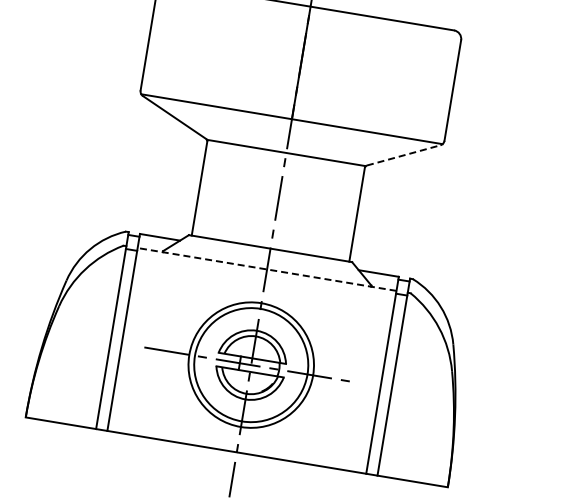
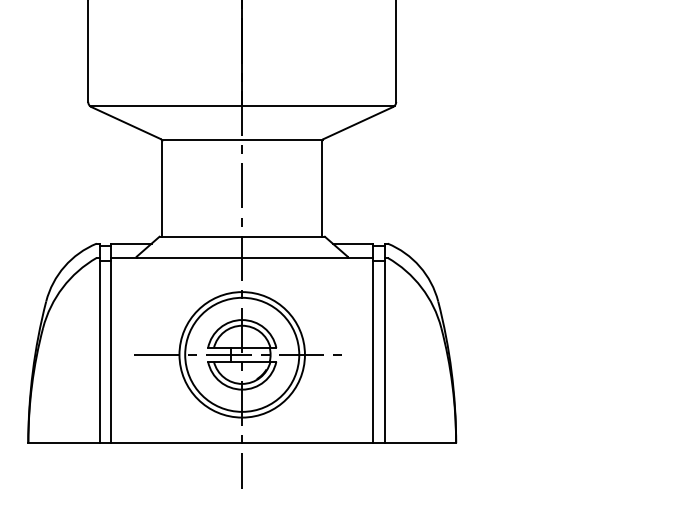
line: (403, 154) -> (358, 122), dashed -> solid
line: (266, 268) -> (241, 257), dashed -> solid

